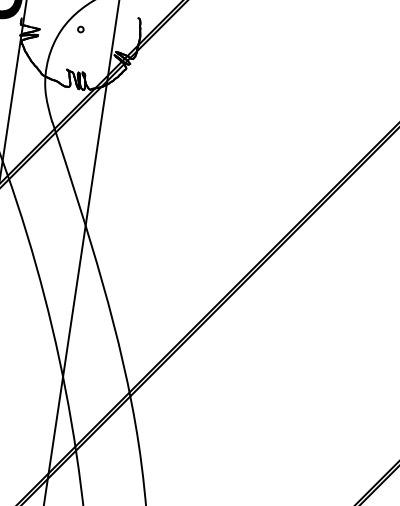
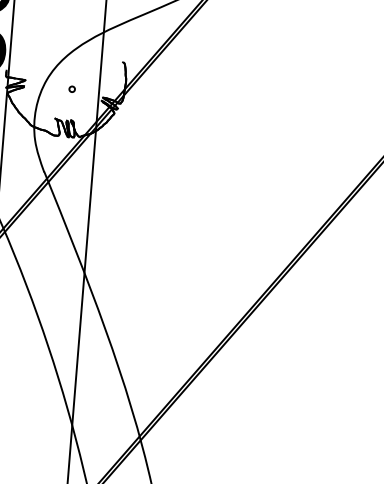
circle: (80, 29) -> (71, 89), moved

